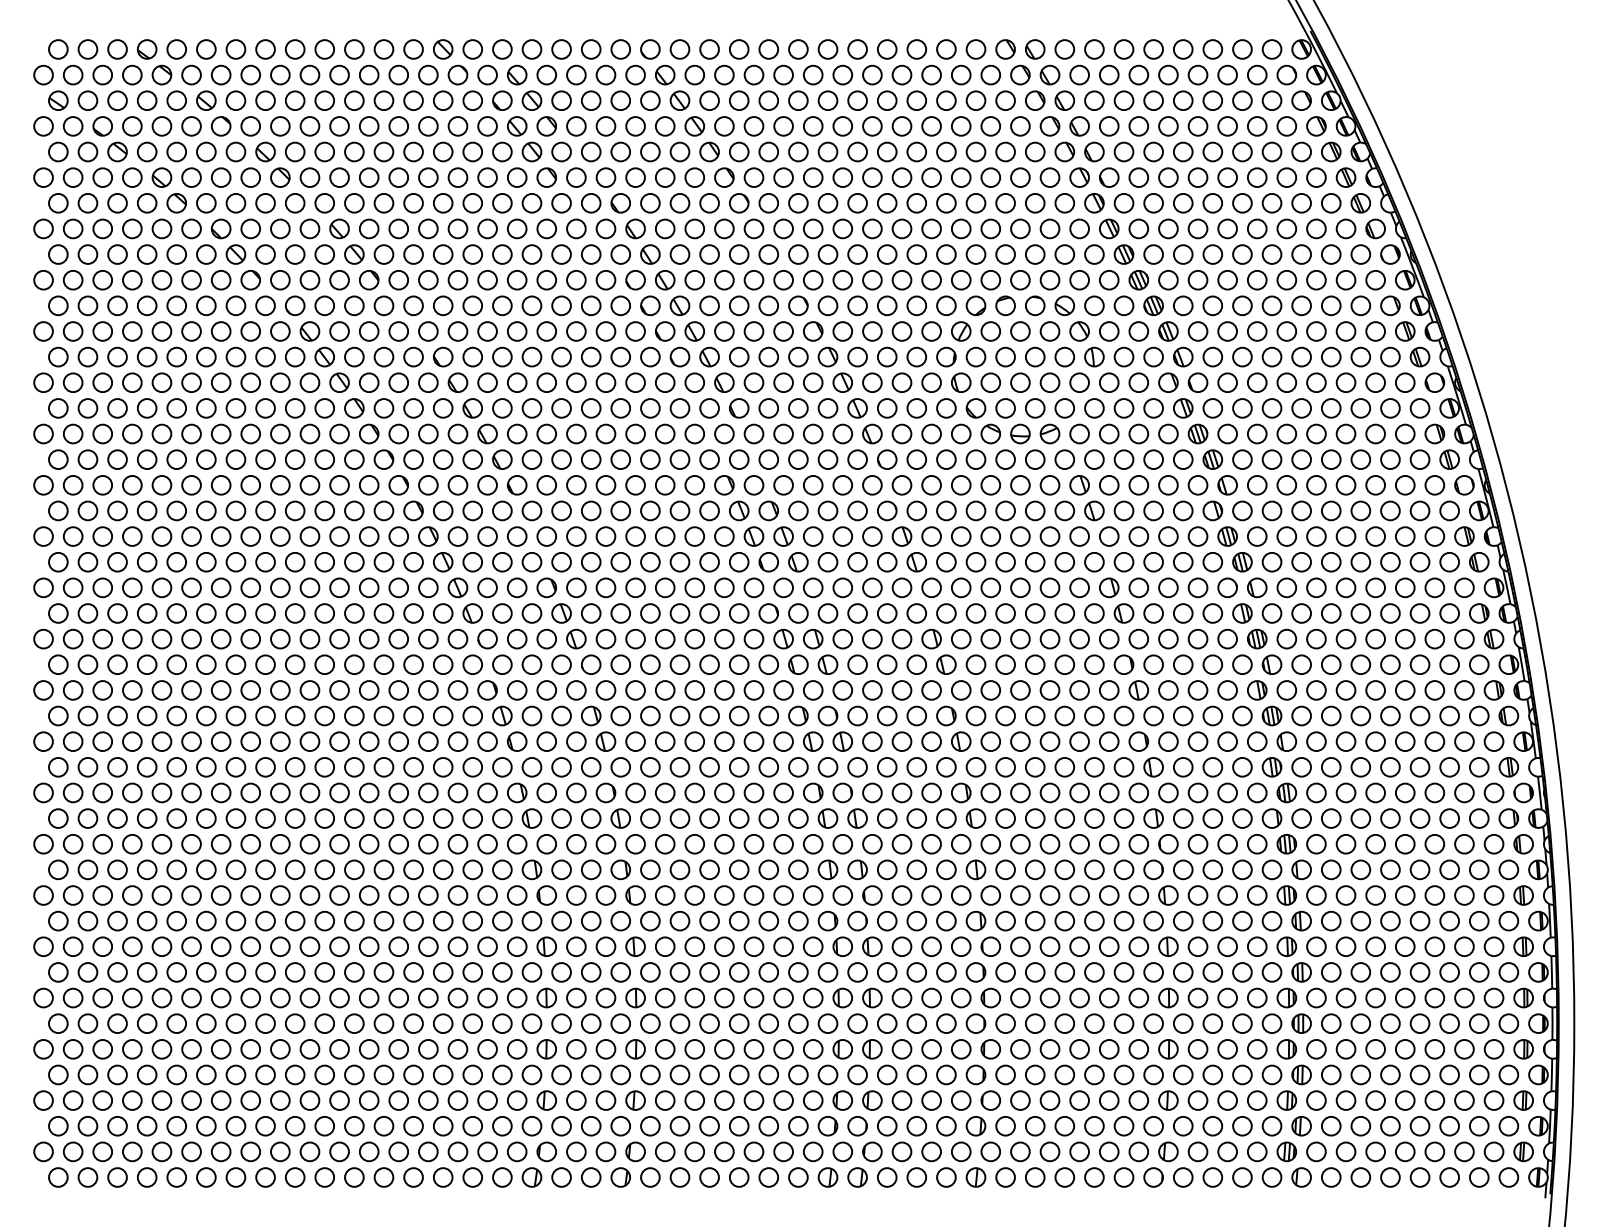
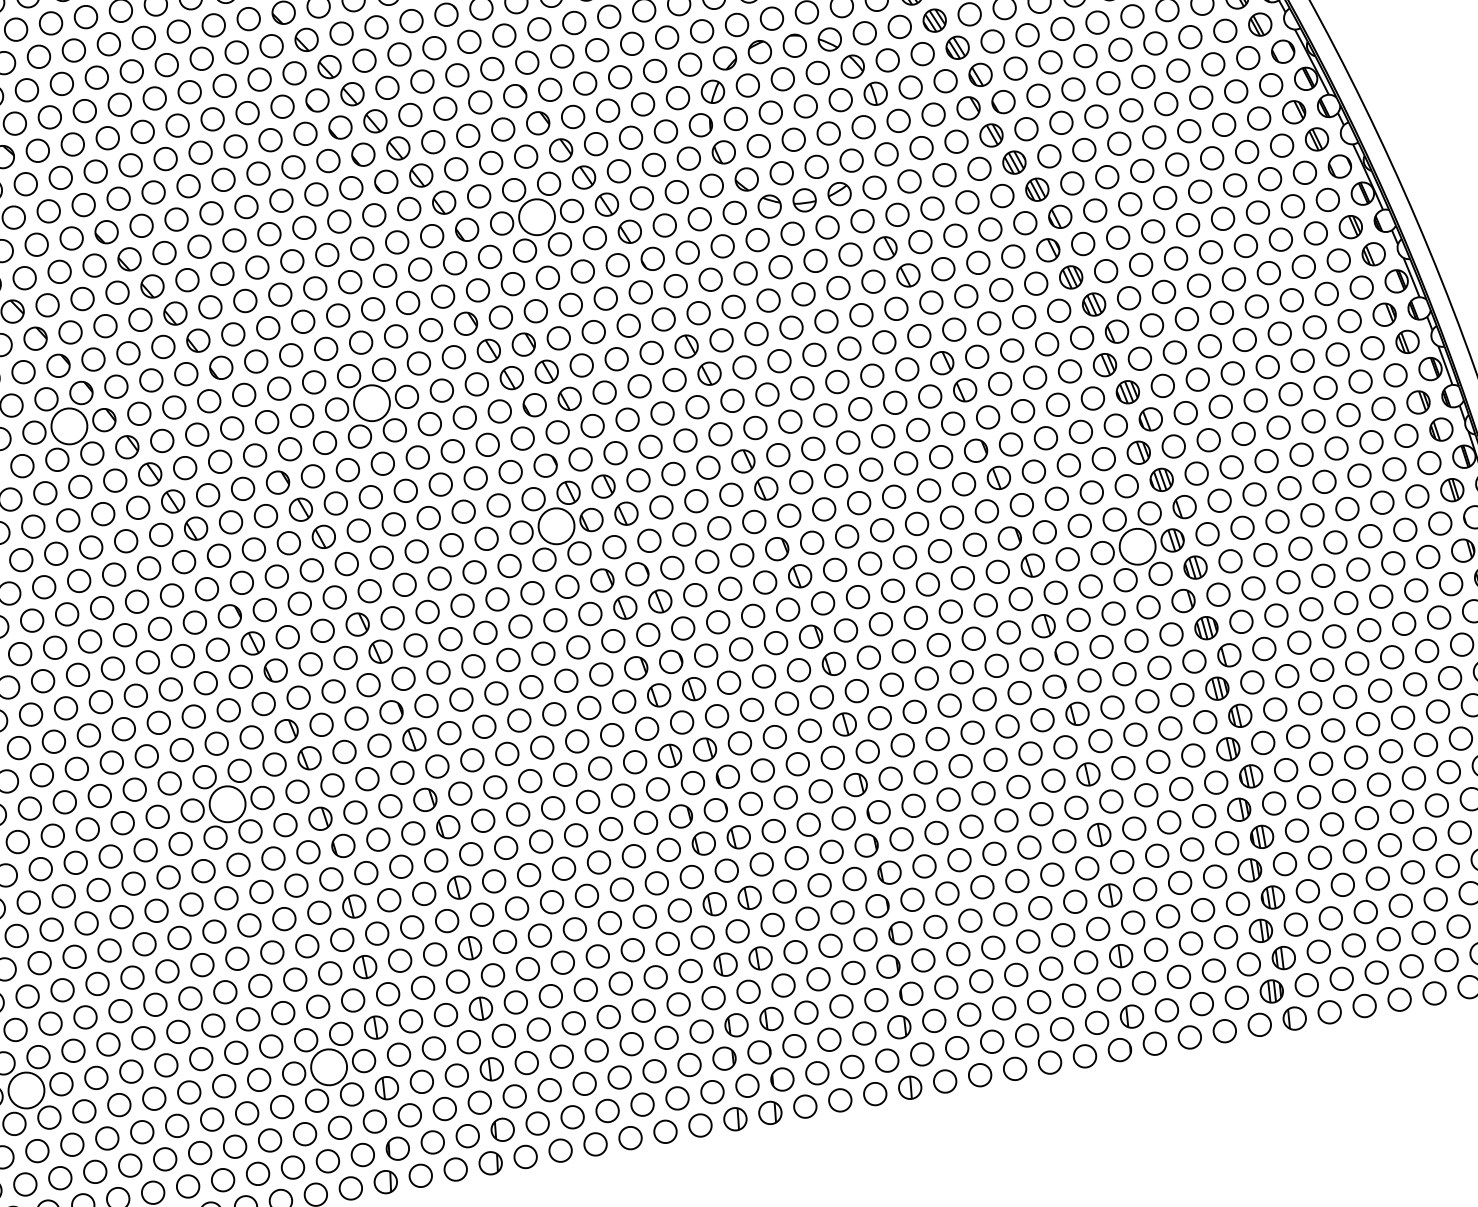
circle: (798, 408) -> (537, 217), size x1.6
circle: (383, 510) -> (68, 425), size x1.6
circle: (635, 536) -> (371, 403), size x1.6
circle: (768, 664) -> (556, 526), size x1.6
circle: (1242, 766) -> (1137, 545), size x1.6
circle: (457, 843) -> (226, 803), size x1.6
circle: (250, 1049) -> (26, 1090), size x1.6
circle: (502, 1074) -> (329, 1066), size x1.6

